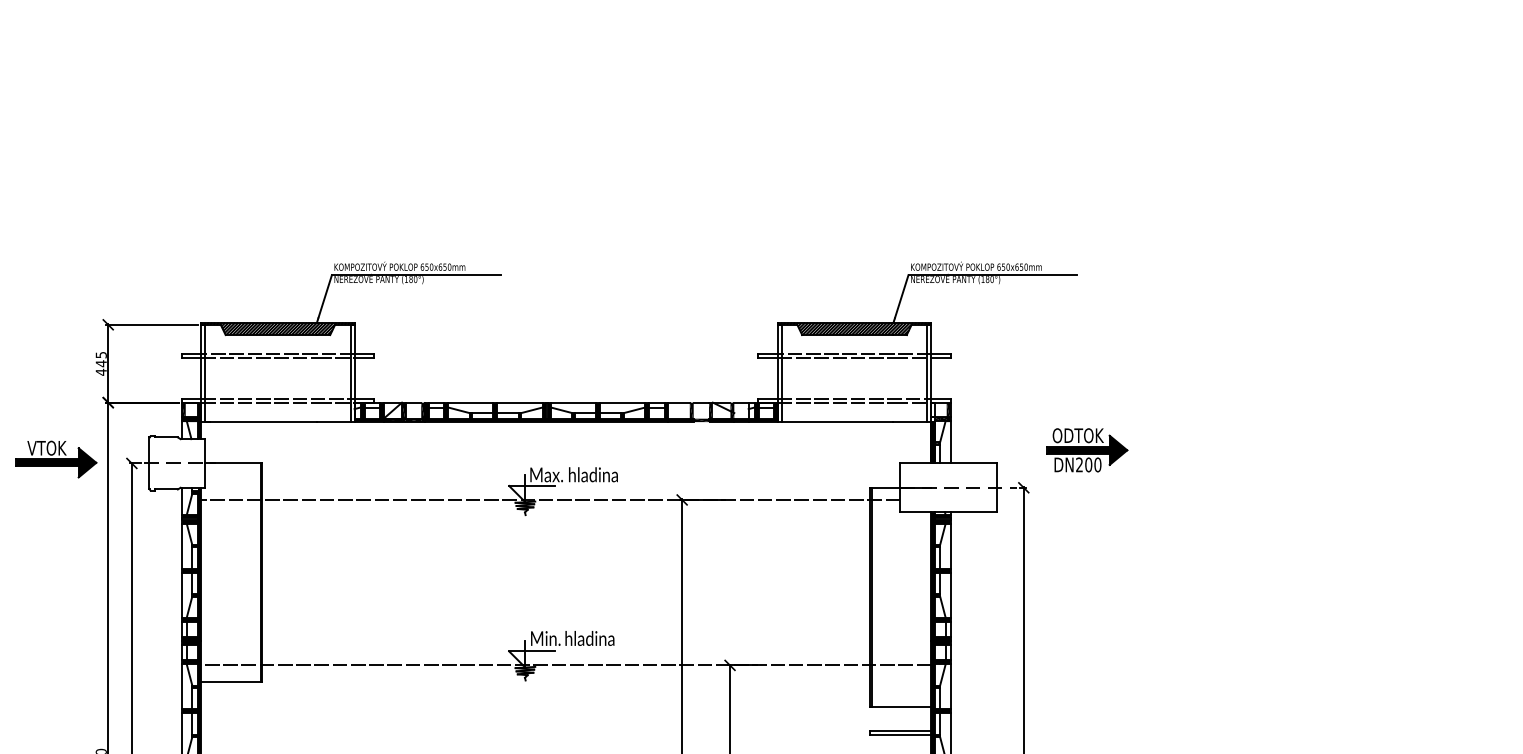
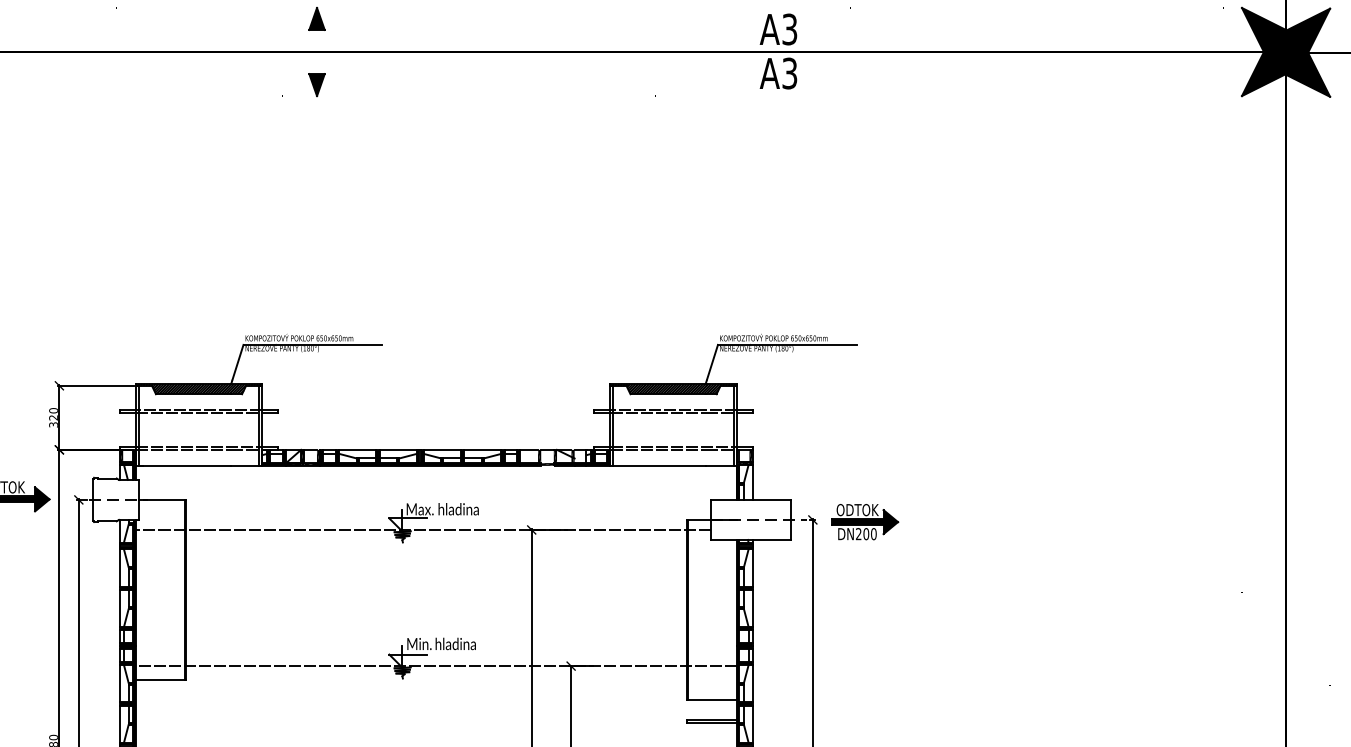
text: (101, 363) -> (53, 417), 445 -> 320
part: (1087, 450) -> (865, 522), moved

